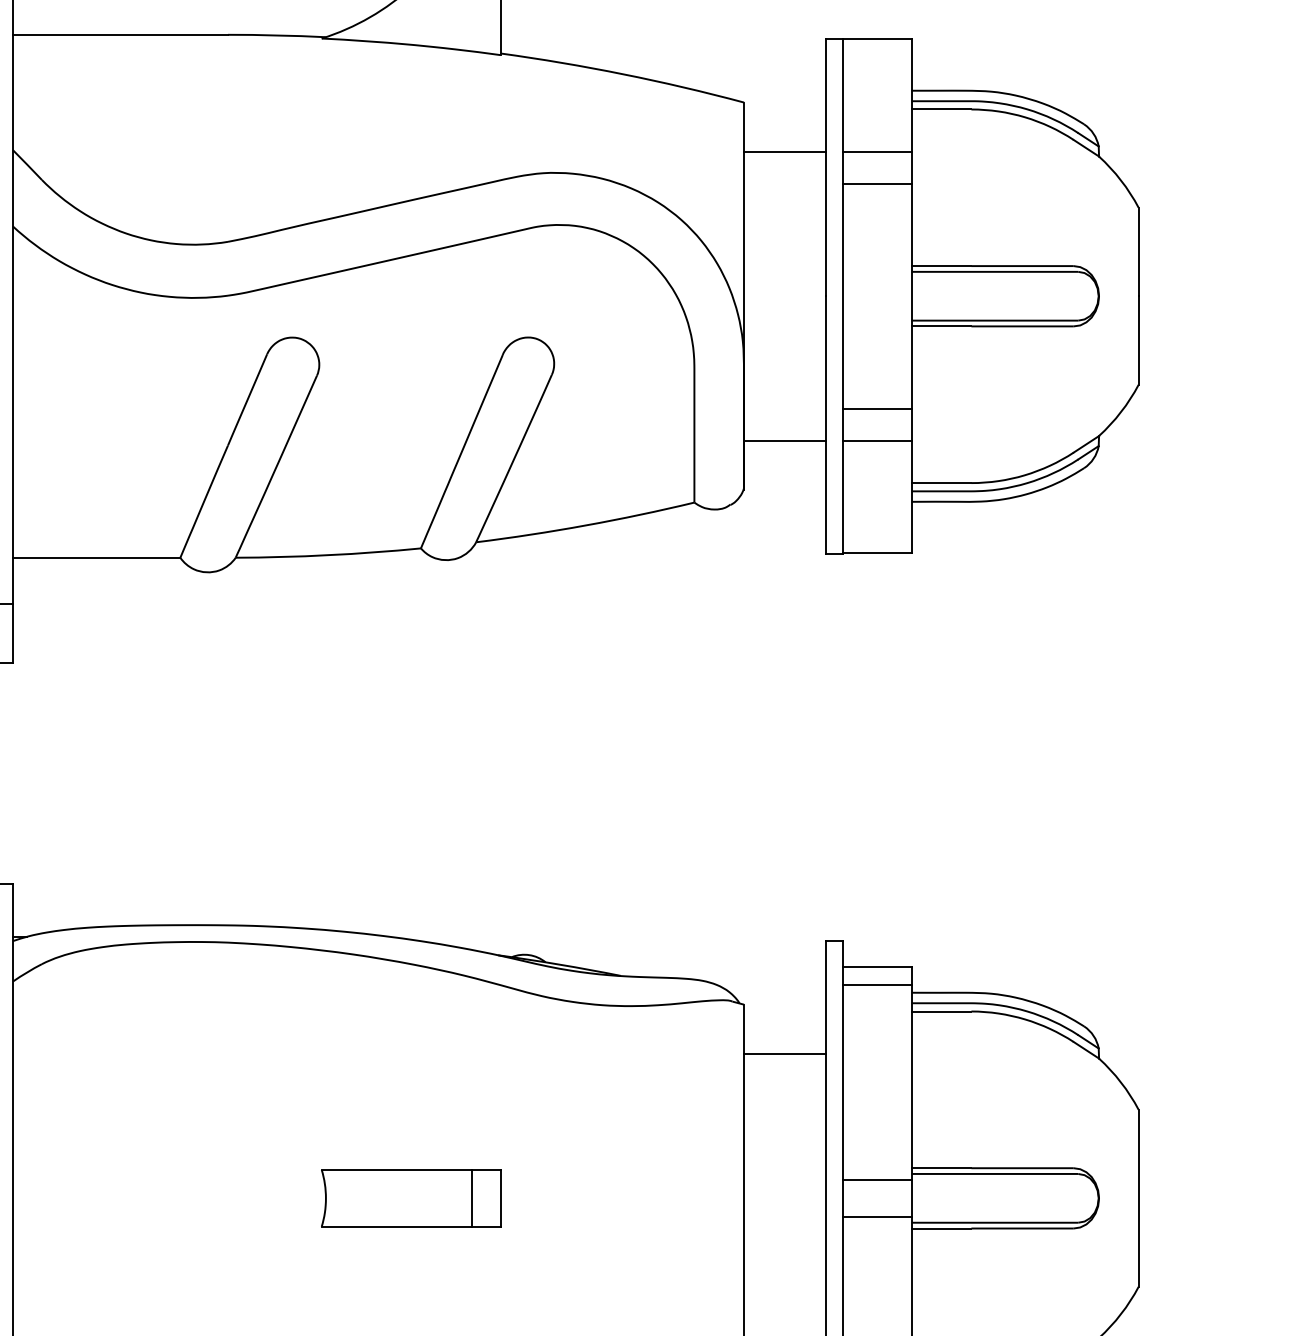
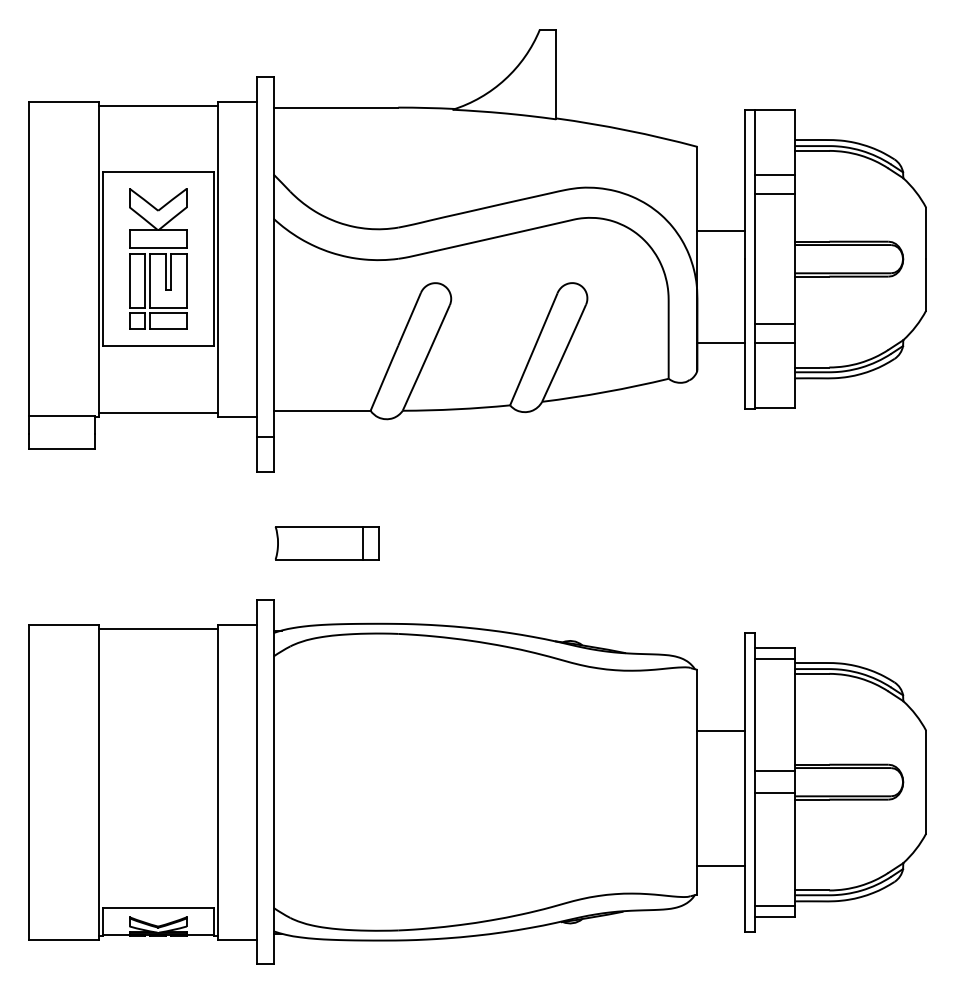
line: (783, 151) -> (720, 231), moved
line: (783, 1053) -> (720, 731), moved
part: (409, 1198) -> (326, 543), moved

